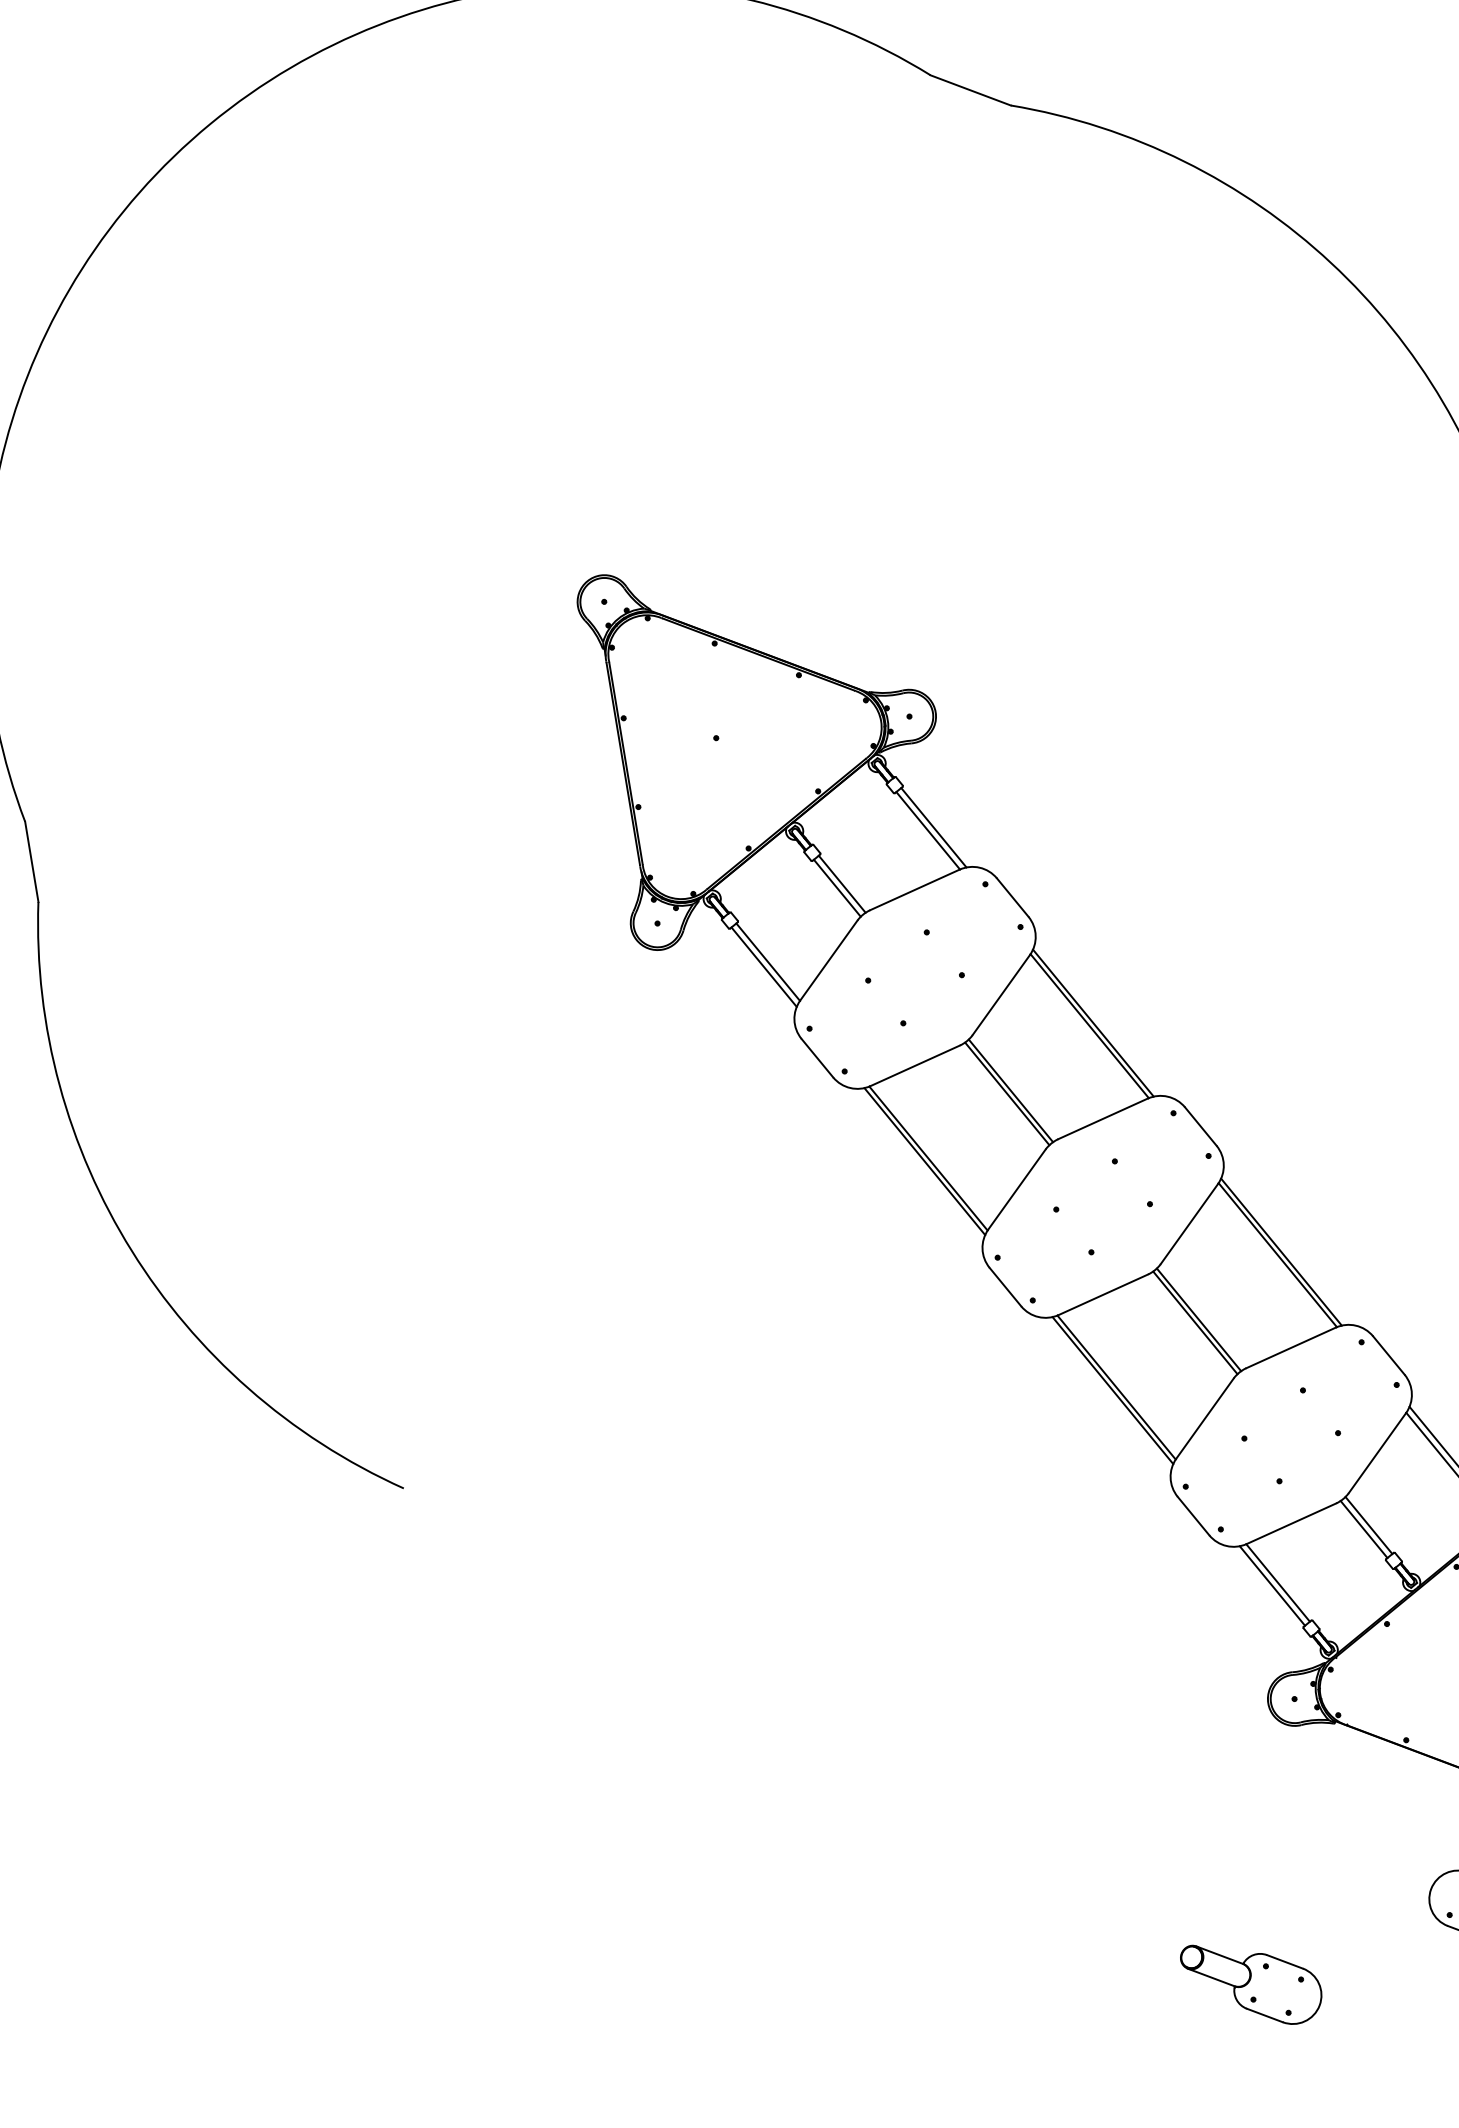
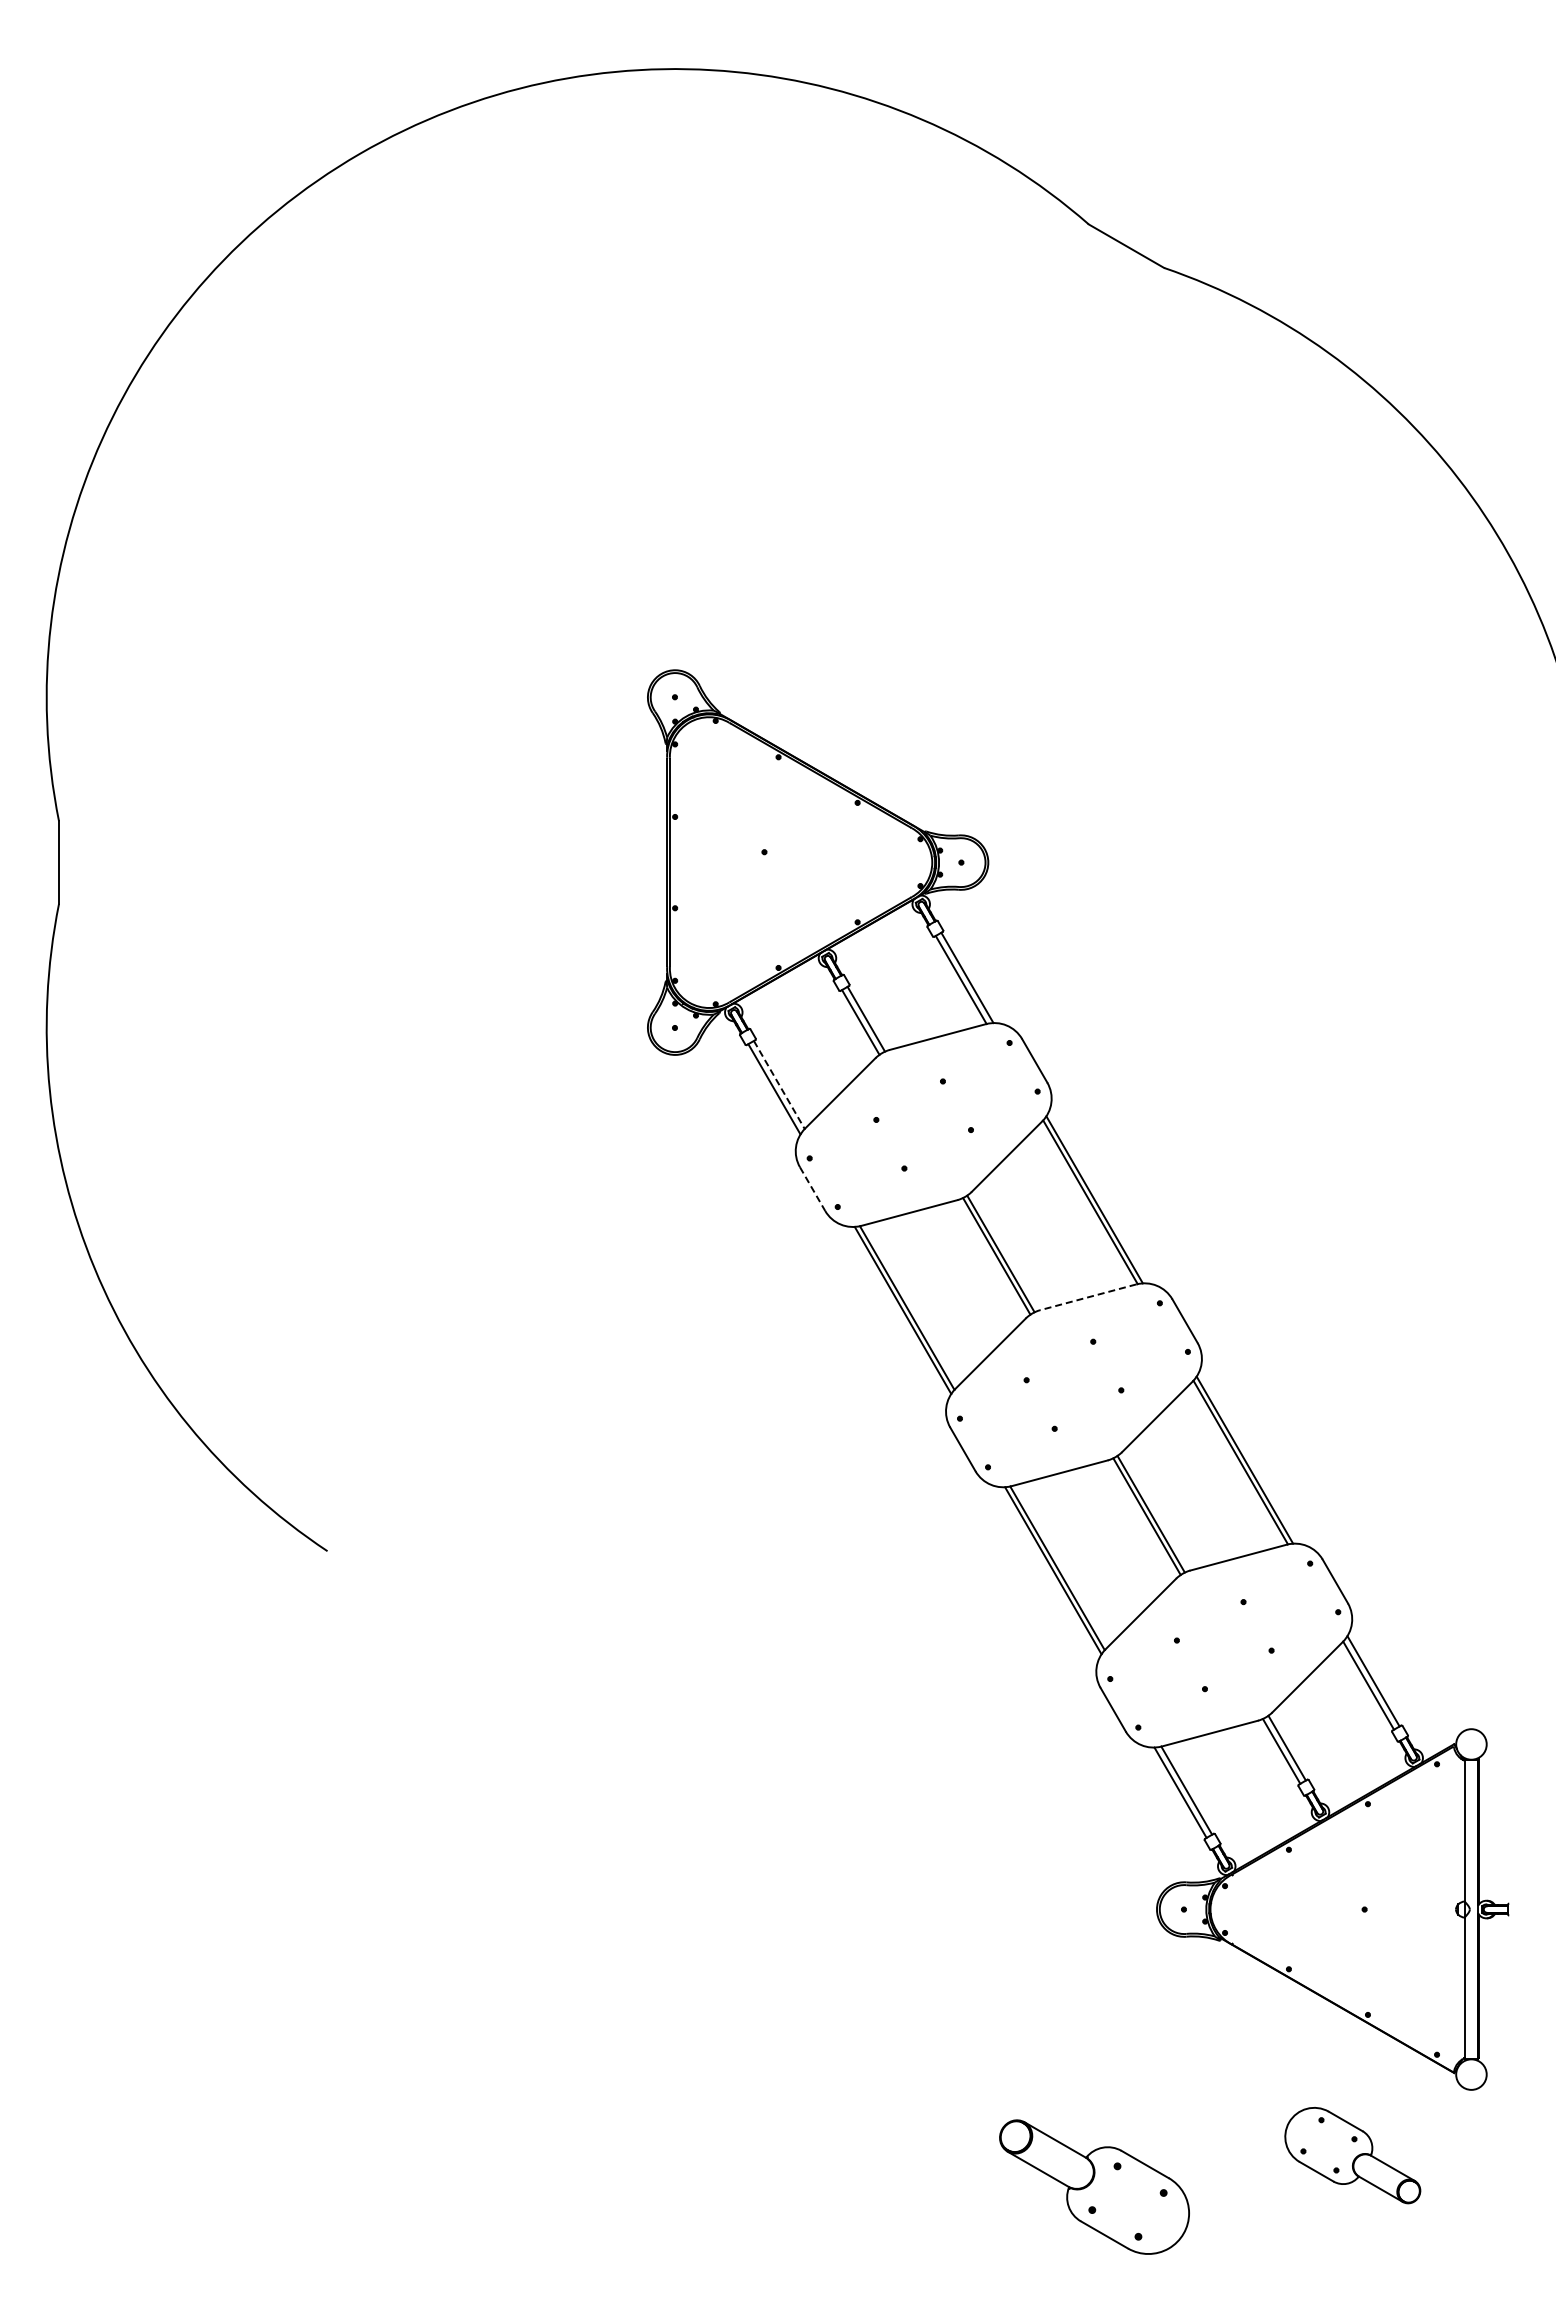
line: (768, 961) -> (779, 1084), solid -> dashed
line: (817, 1058) -> (812, 1189), solid -> dashed
line: (1103, 1119) -> (1088, 1297), solid -> dashed
part: (1252, 1982) -> (1094, 2186), size x1.4

